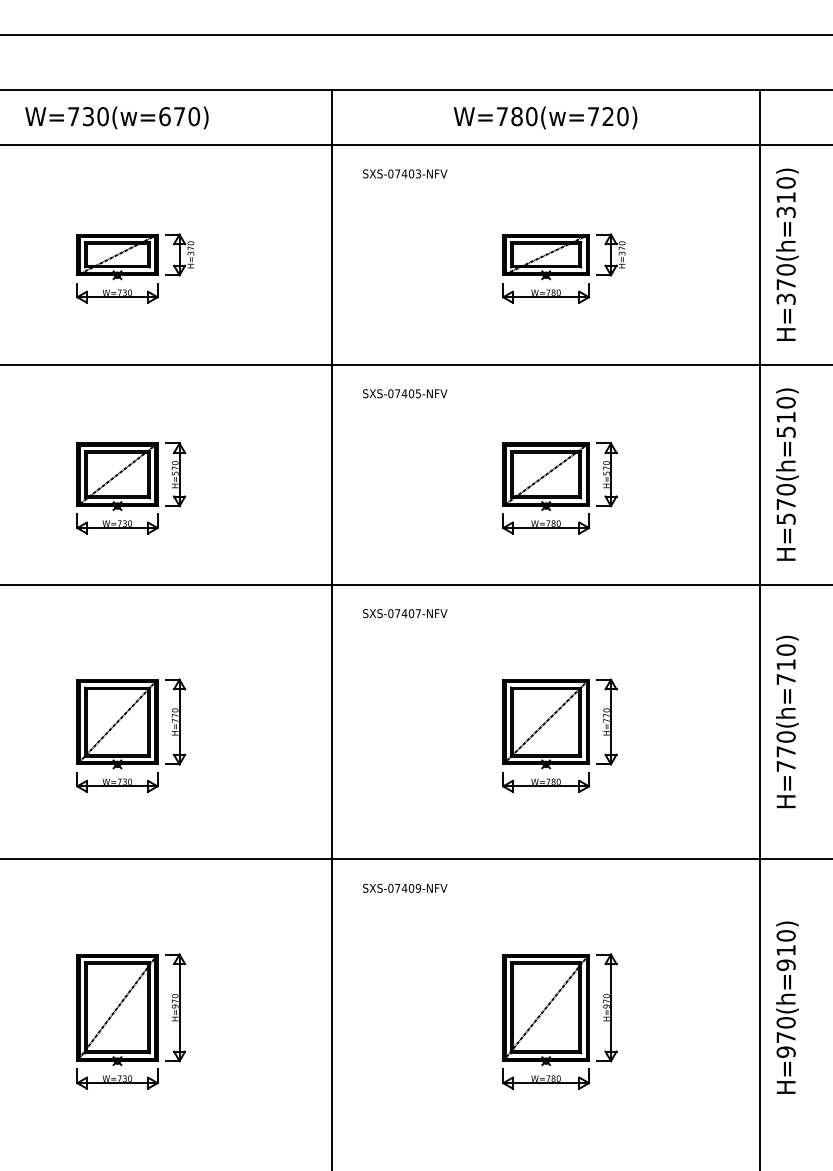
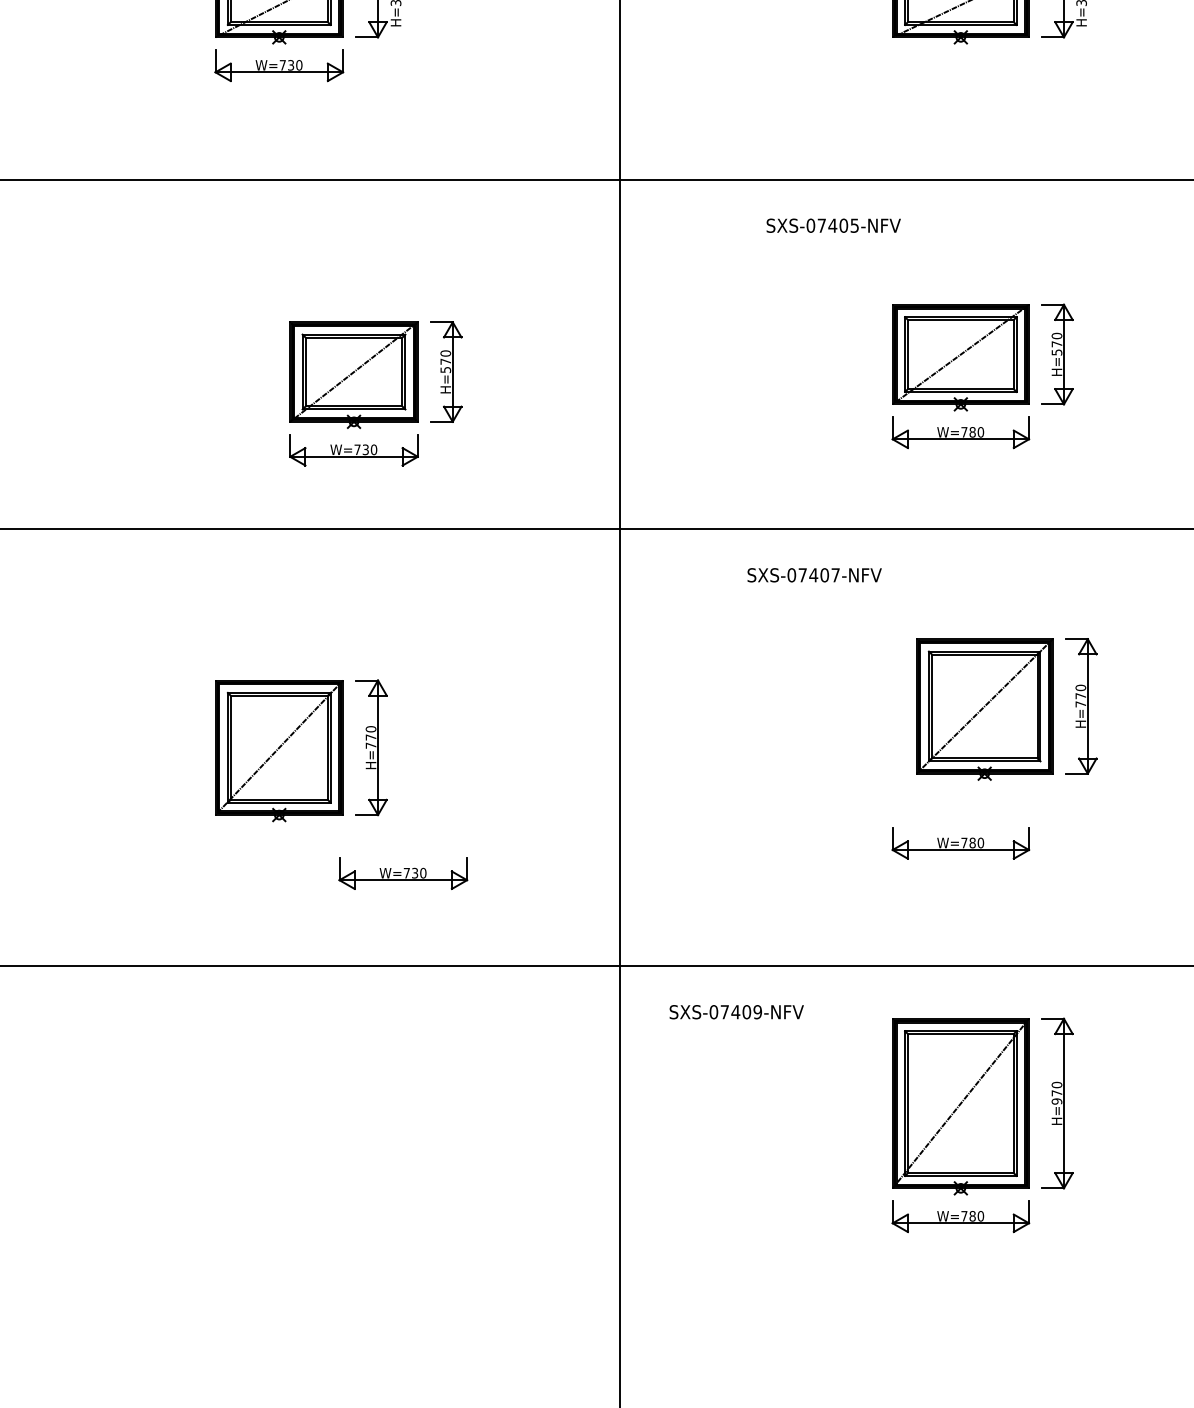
part: (546, 293) -> (961, 66), removed
text: (405, 393) -> (834, 225), moved
part: (131, 488) -> (376, 393), moved
text: (405, 613) -> (815, 575), moved
part: (559, 723) -> (1005, 708), moved
part: (117, 782) -> (403, 874), moved
part: (131, 1021) -> (301, 1223), removed
part: (559, 1021) -> (982, 1125), moved

